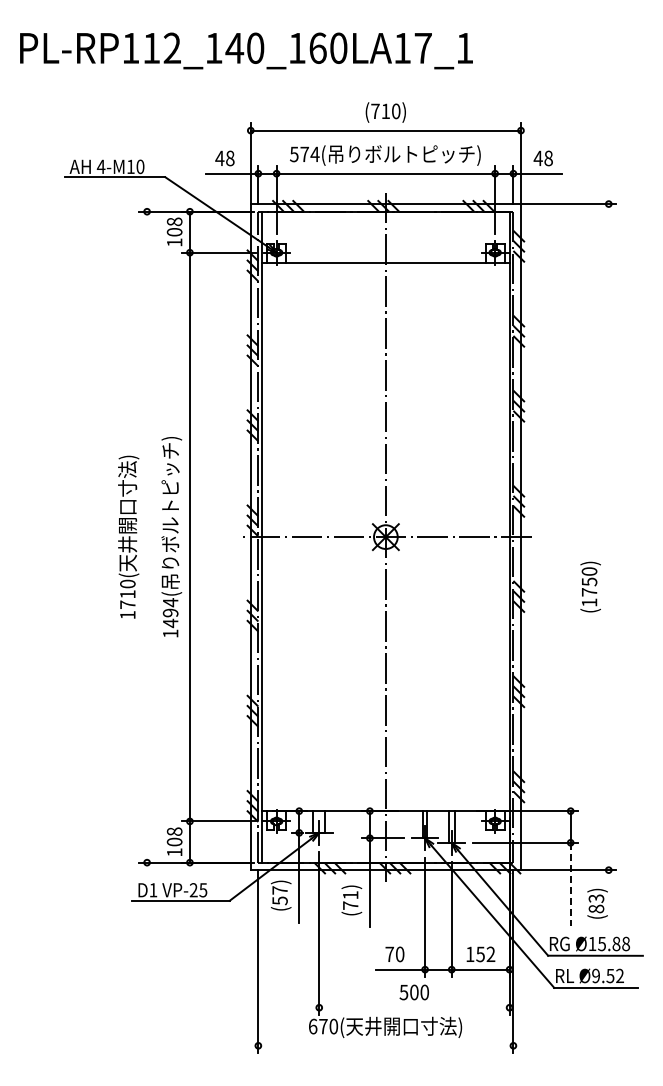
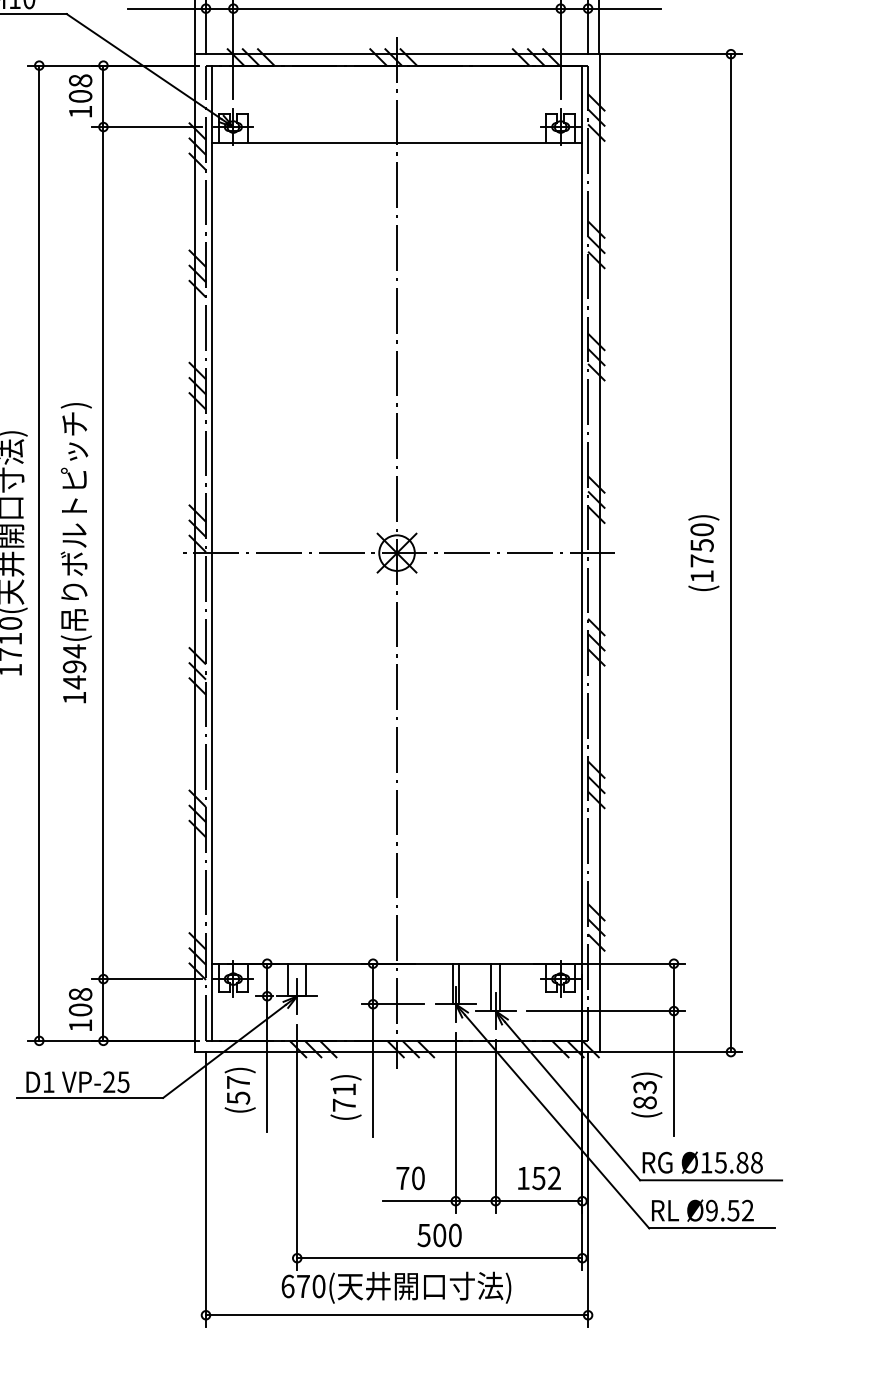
line: (147, 536) -> (39, 552), added
line: (608, 537) -> (730, 553), added
text: (590, 586) -> (703, 552), moved
line: (570, 884) -> (673, 1073), dashed -> solid
text: (597, 903) -> (646, 1094), moved
line: (414, 1007) -> (439, 1257), added
line: (385, 1045) -> (396, 1314), added

